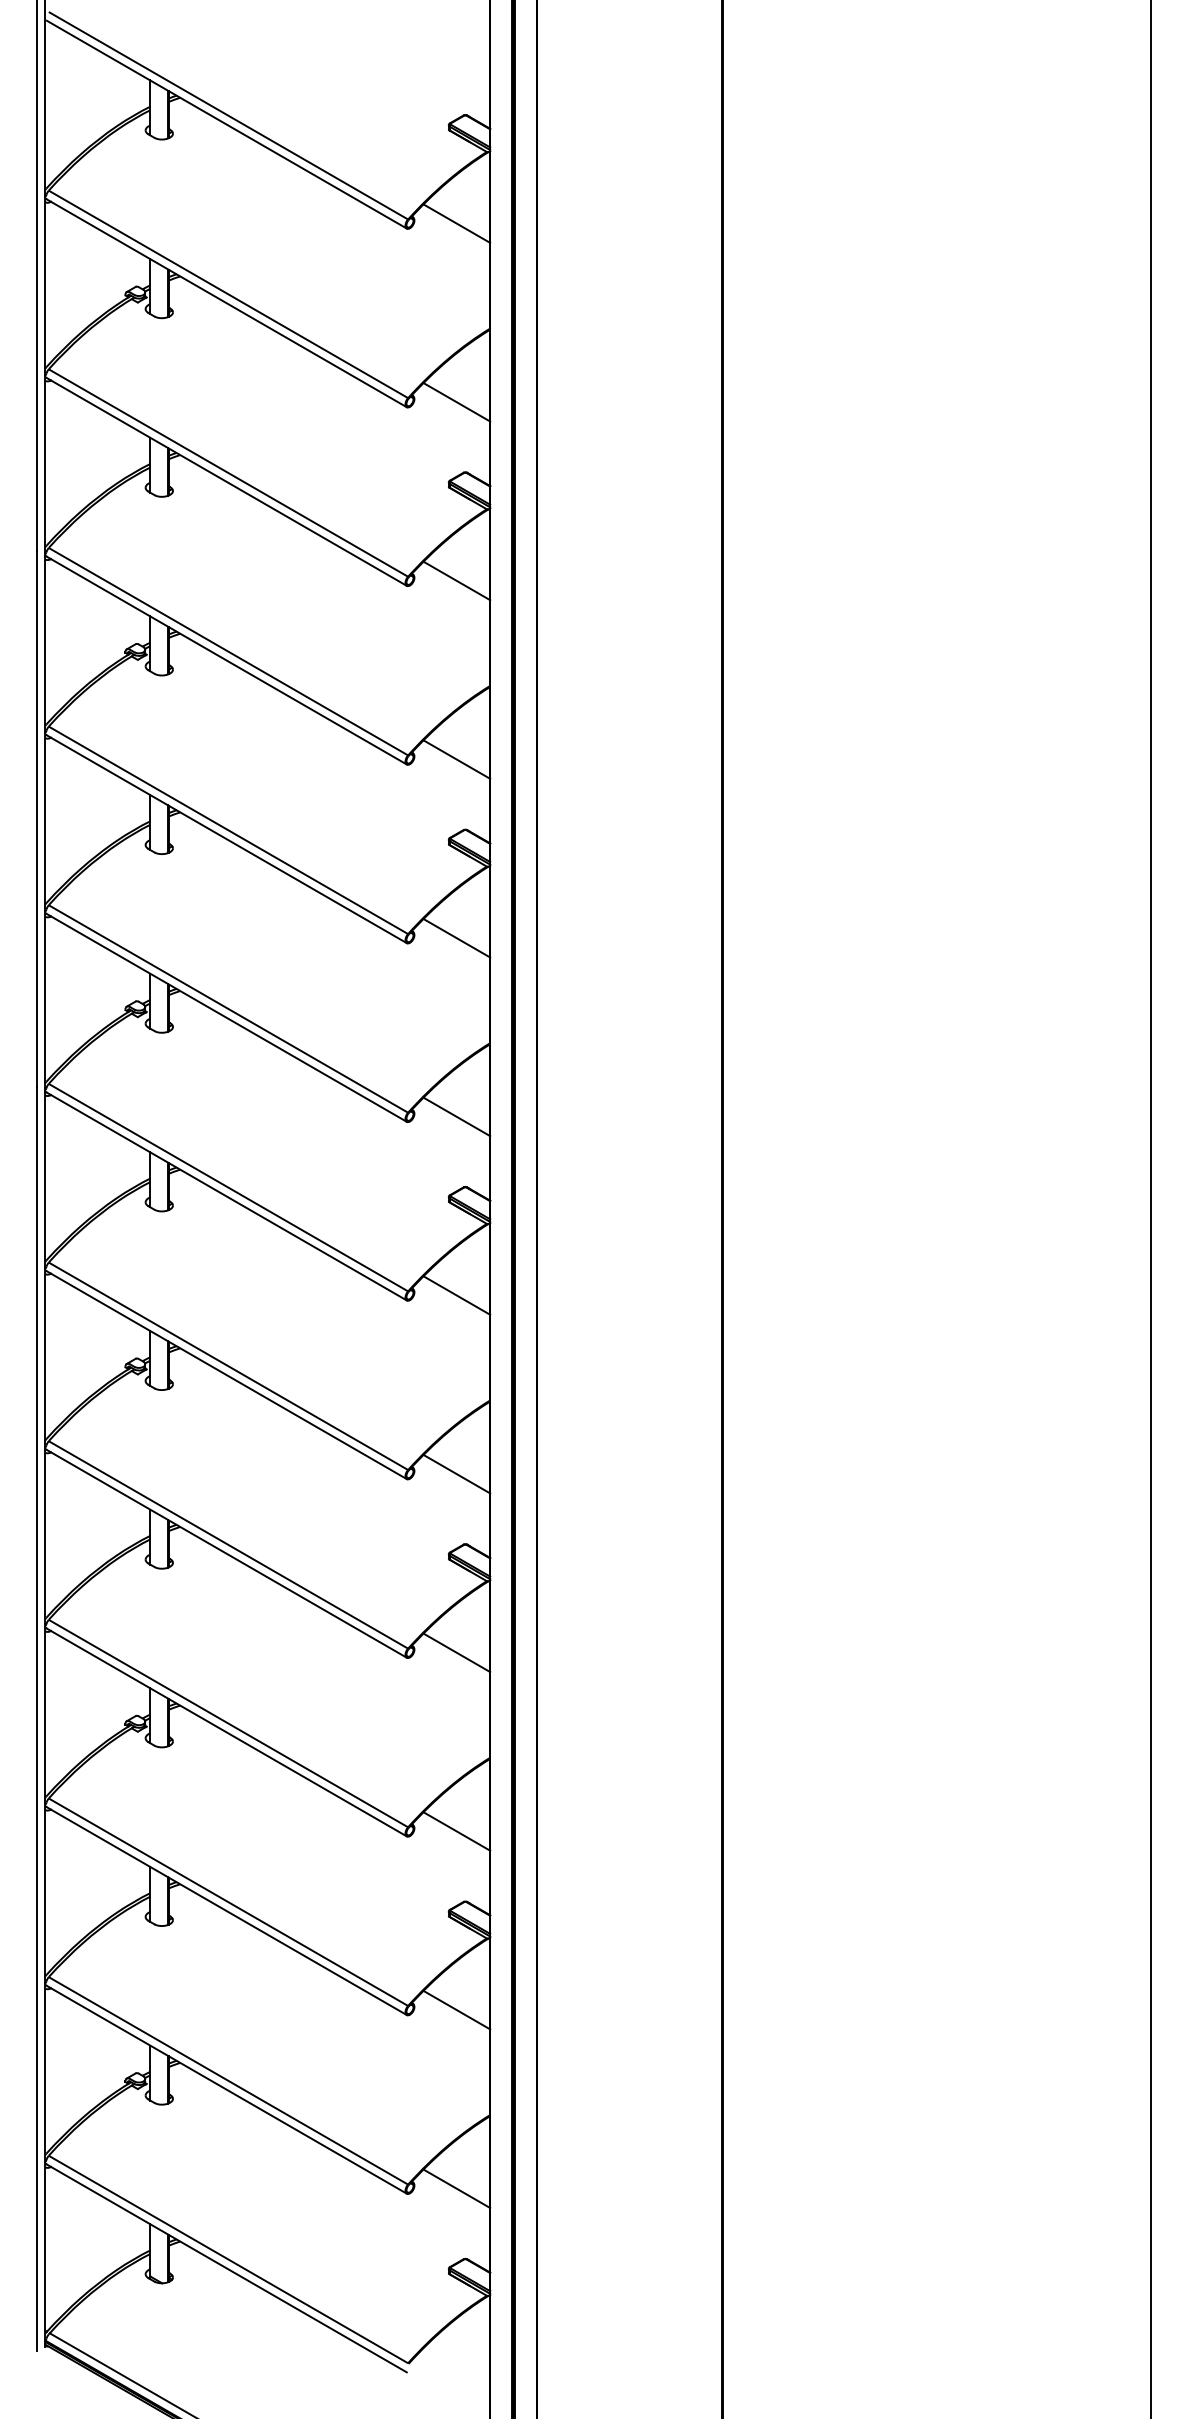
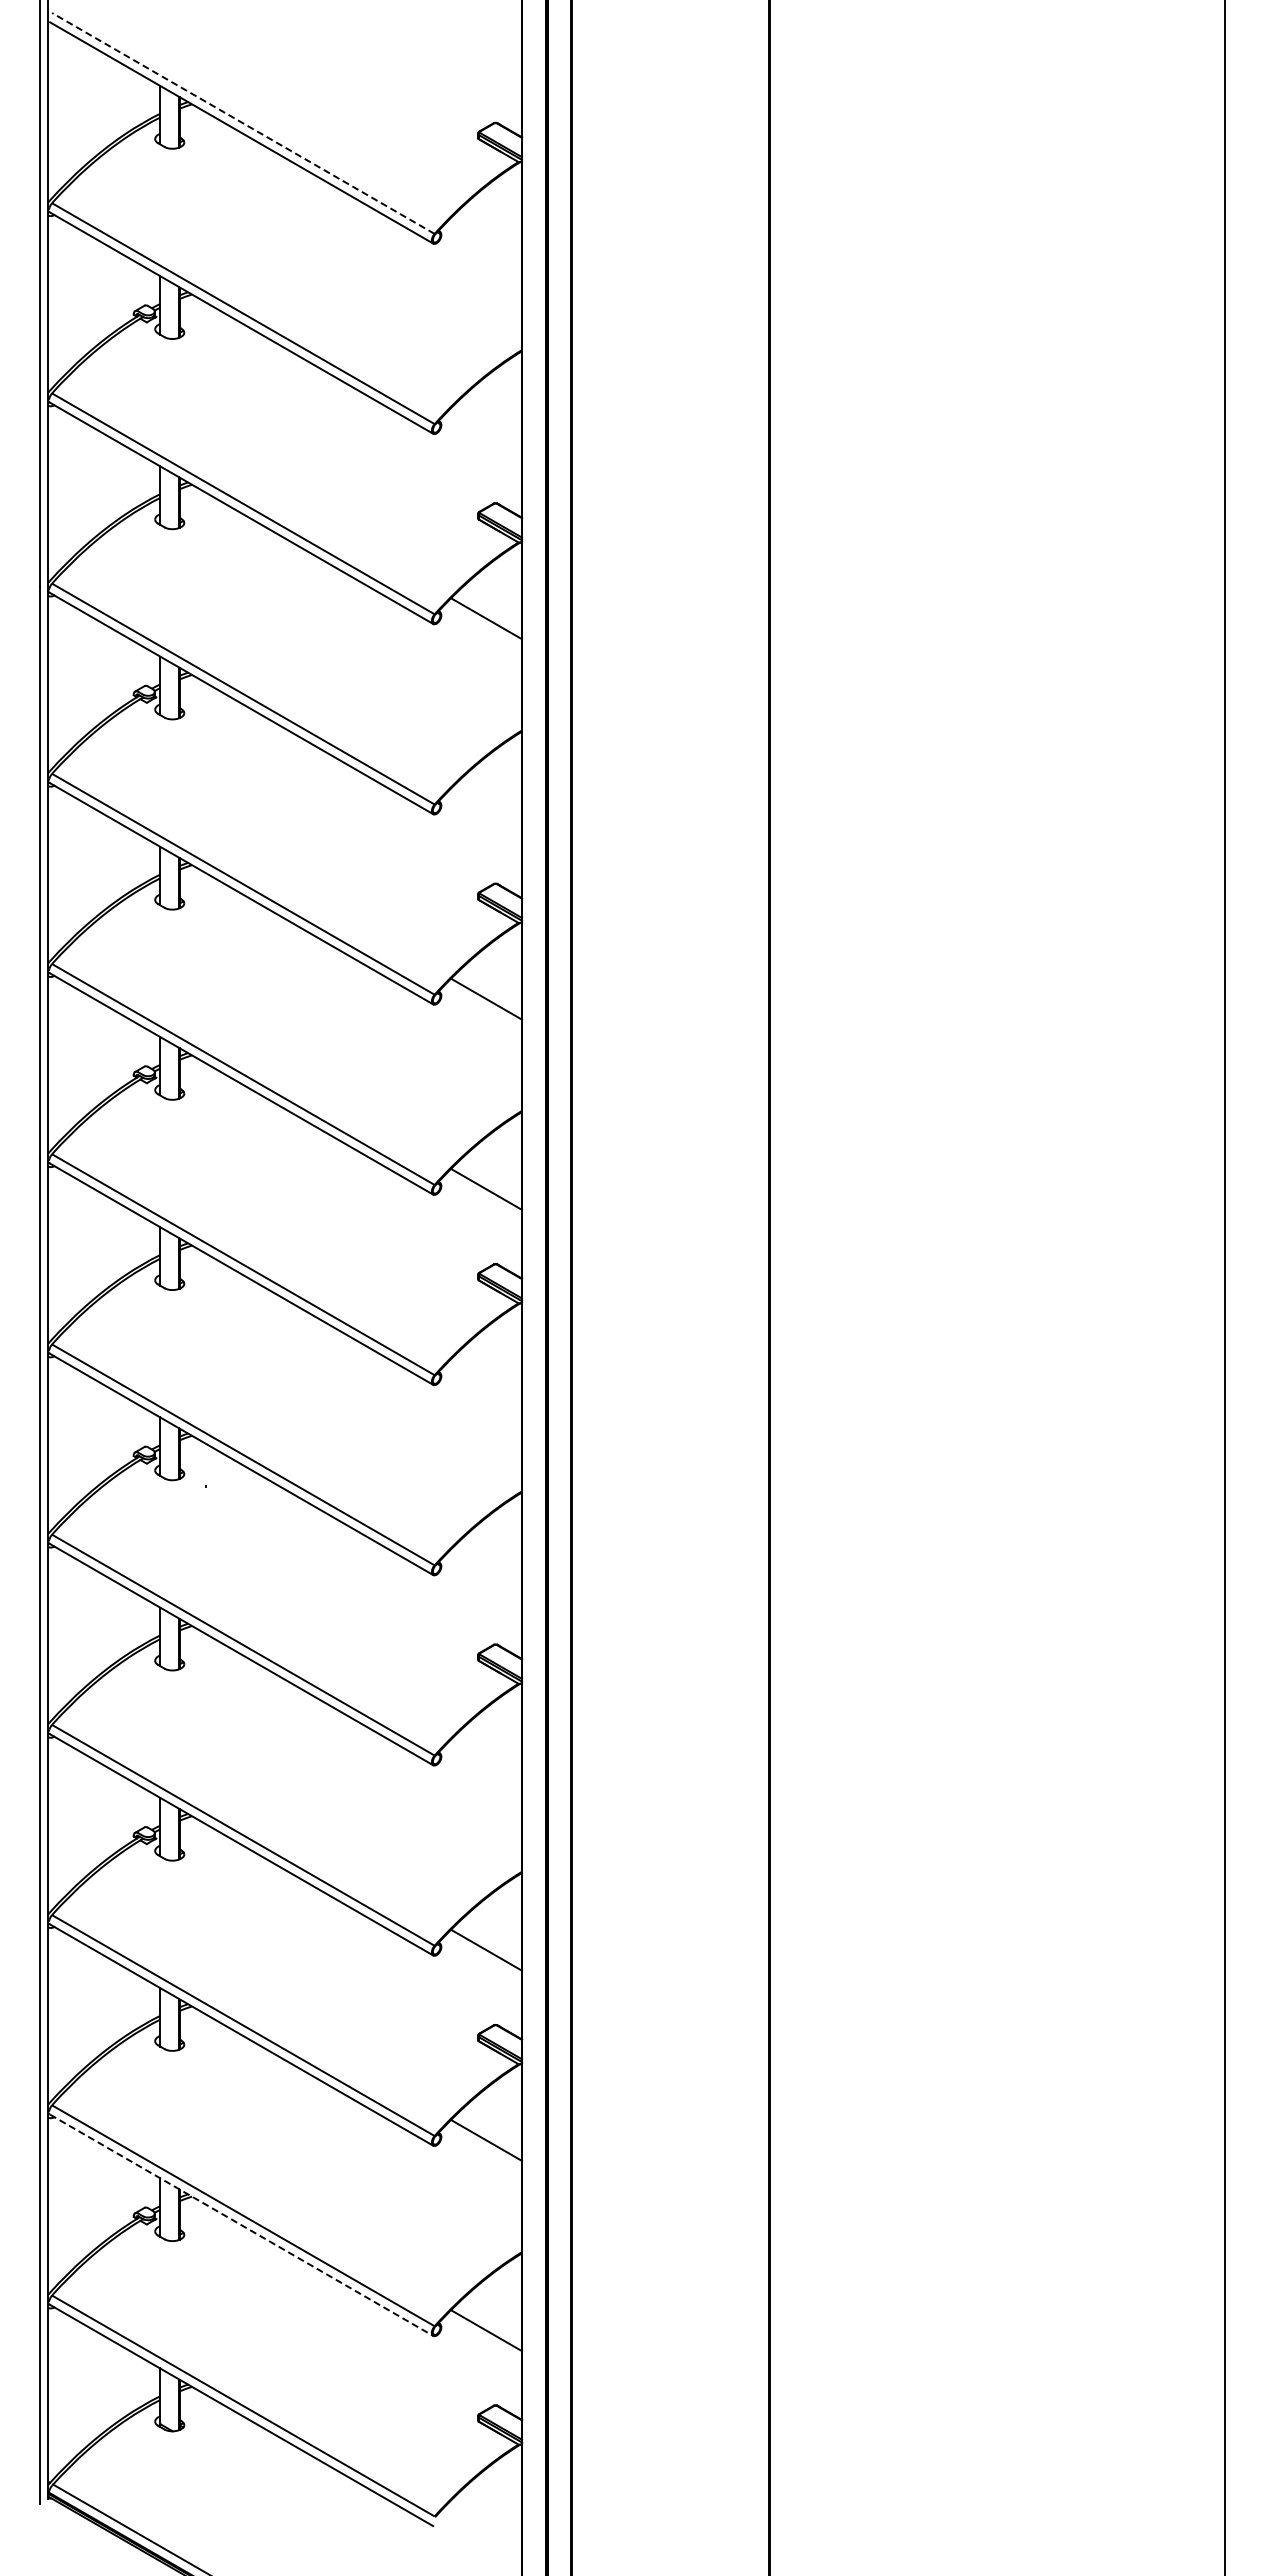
line: (228, 115) -> (243, 123), solid -> dashed
line: (456, 222) -> (486, 237), removed
line: (456, 402) -> (486, 428), removed
line: (456, 759) -> (486, 808), removed
line: (456, 1295) -> (486, 1379), removed
line: (456, 1473) -> (486, 1569), removed
line: (456, 1652) -> (486, 1759), removed
line: (227, 2090) -> (242, 2225), solid -> dashed

